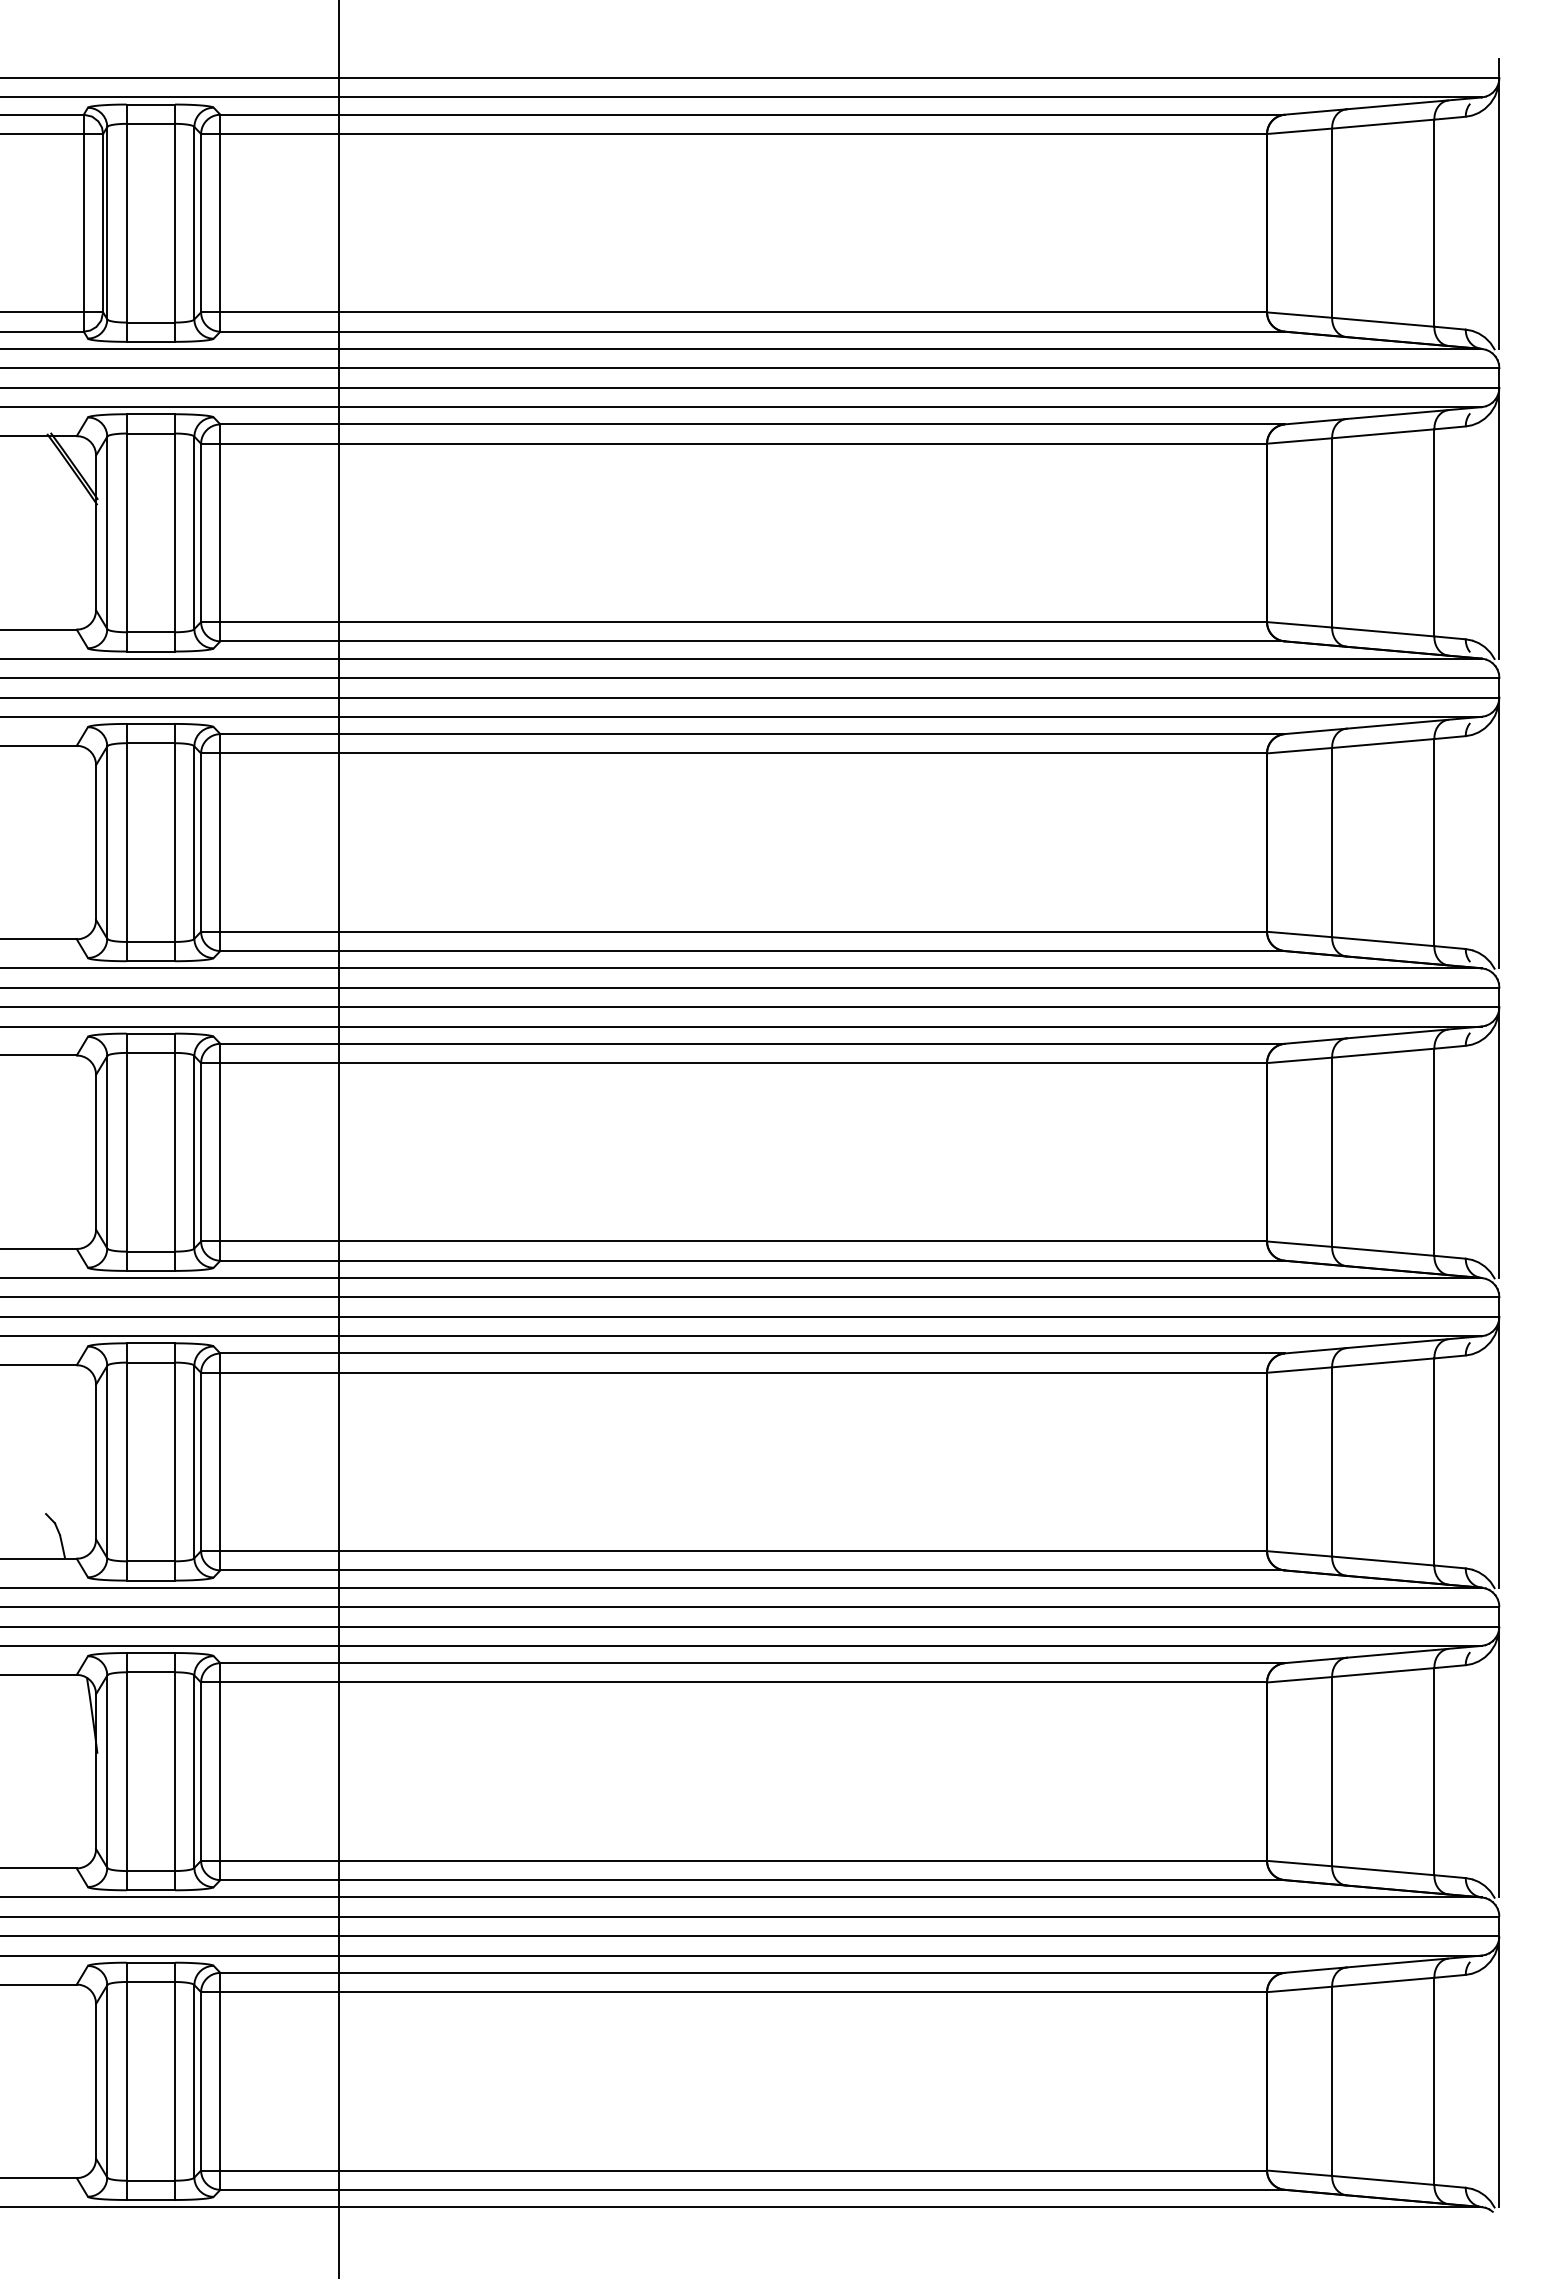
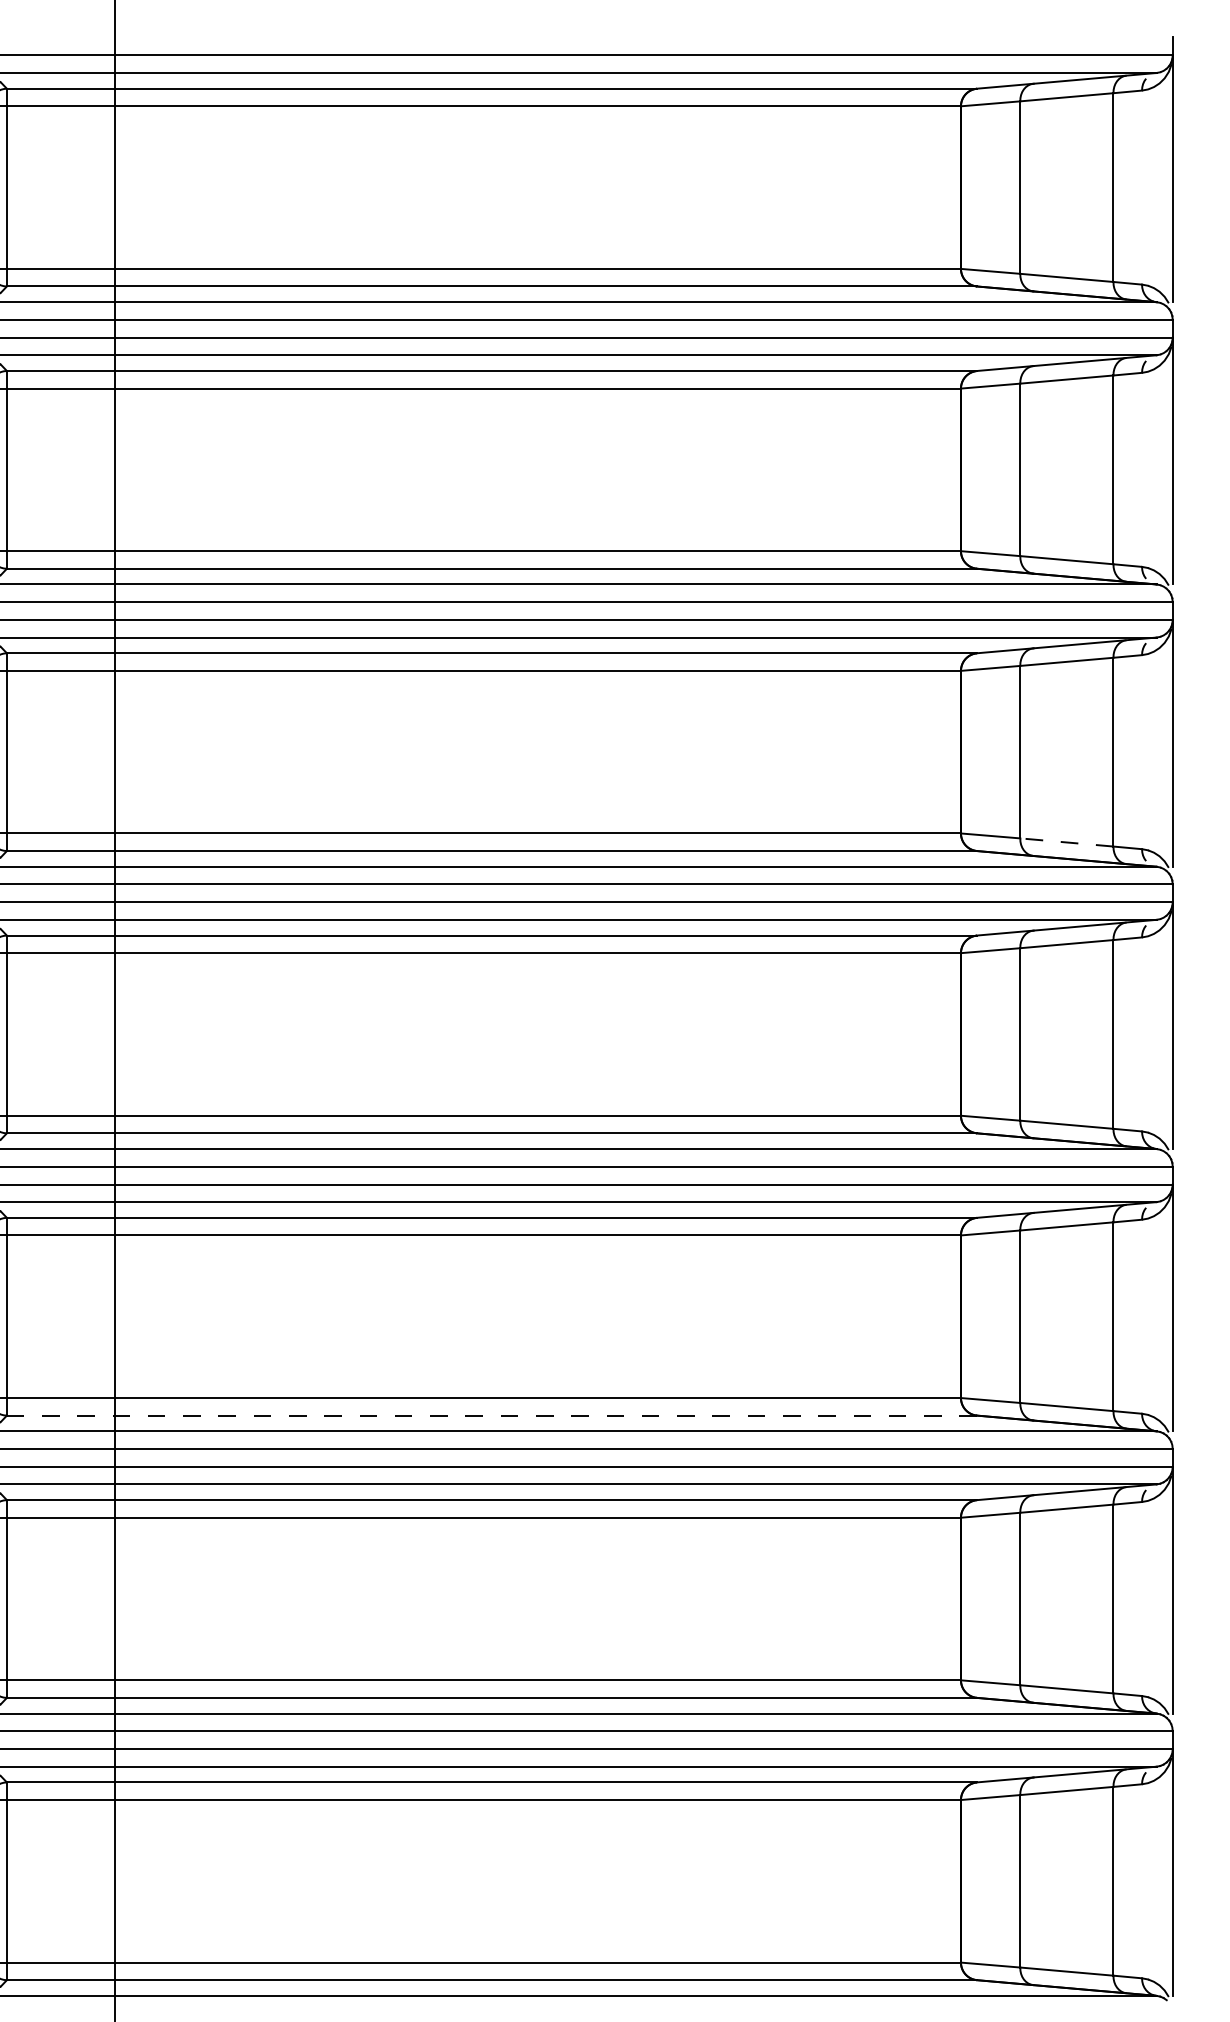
line: (1382, 941) -> (1066, 842), solid -> dashed
line: (752, 1570) -> (491, 1415), solid -> dashed

